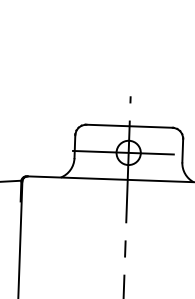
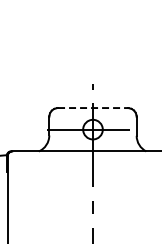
line: (130, 126) -> (93, 108), solid -> dashed

